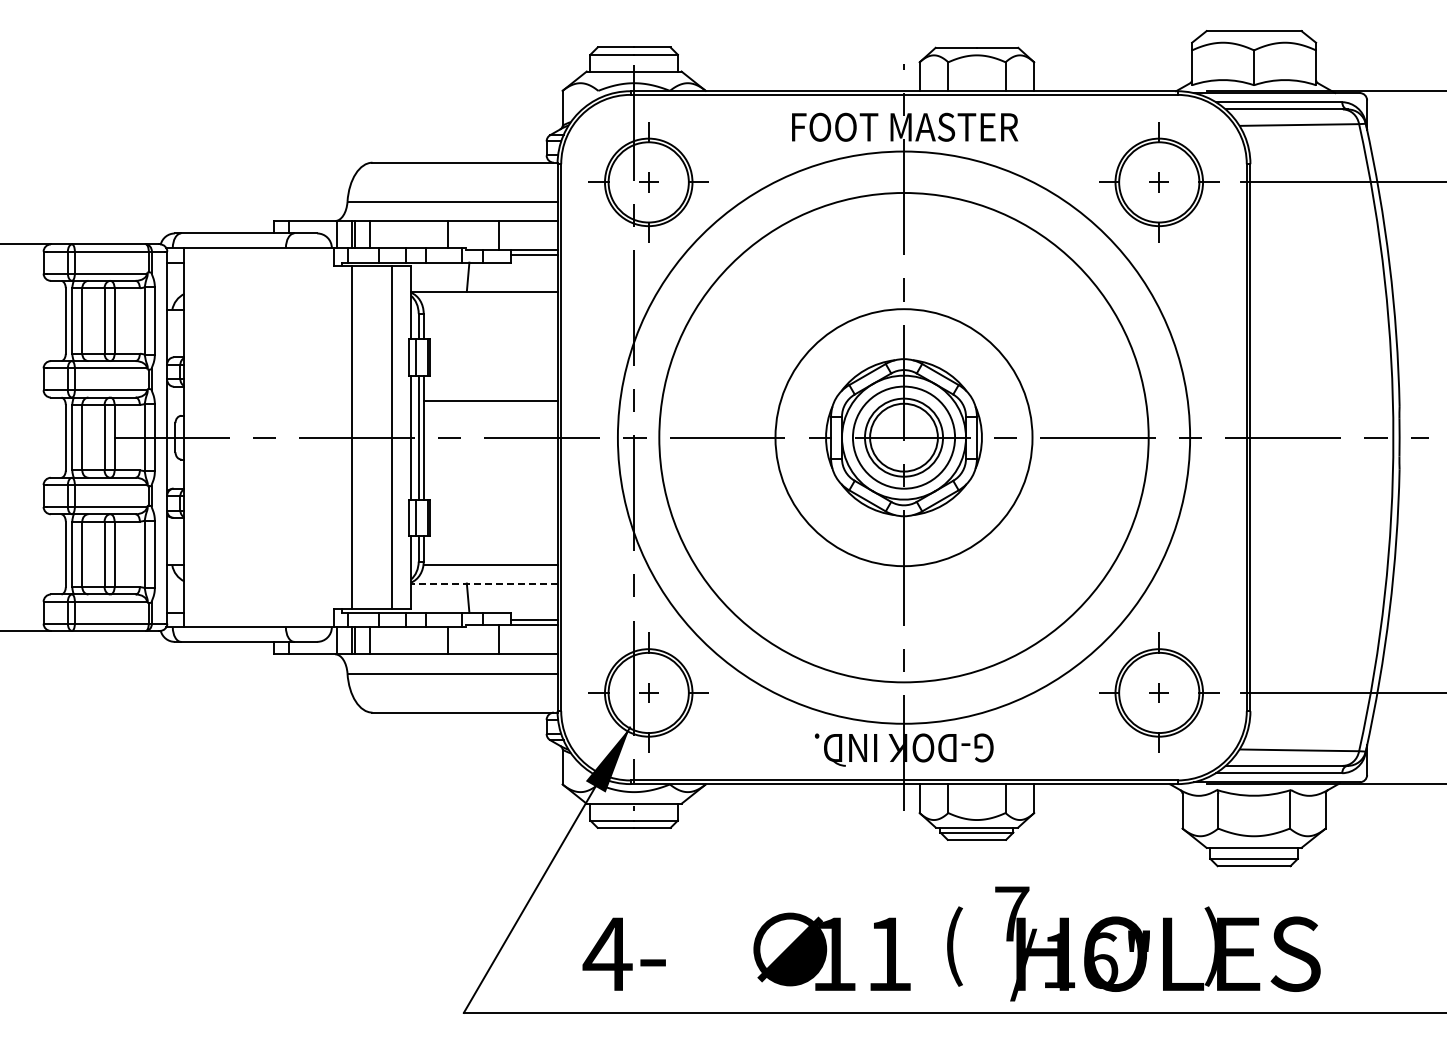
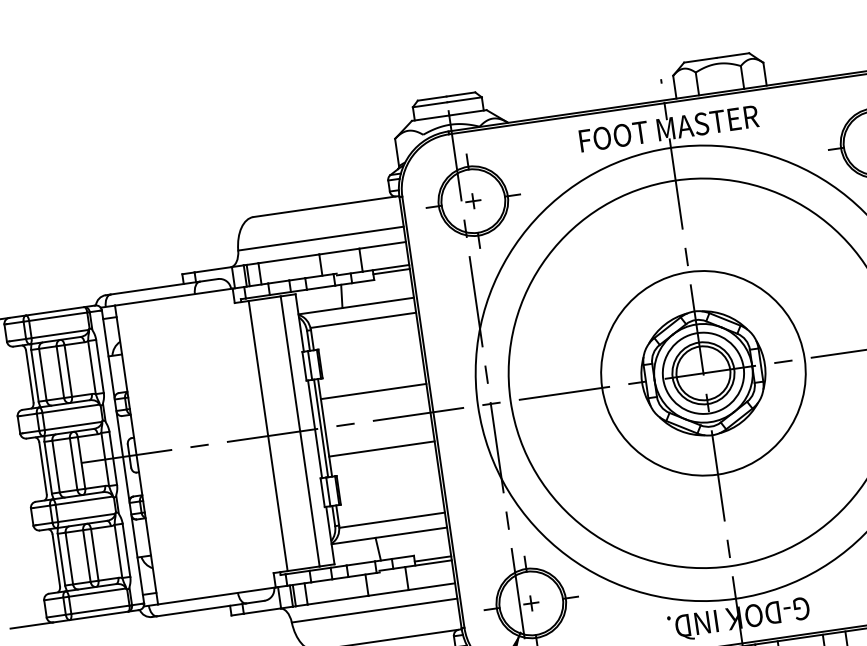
line: (490, 310) -> (363, 320), added
line: (490, 474) -> (381, 449), added
line: (483, 583) -> (388, 535), dashed -> solid

